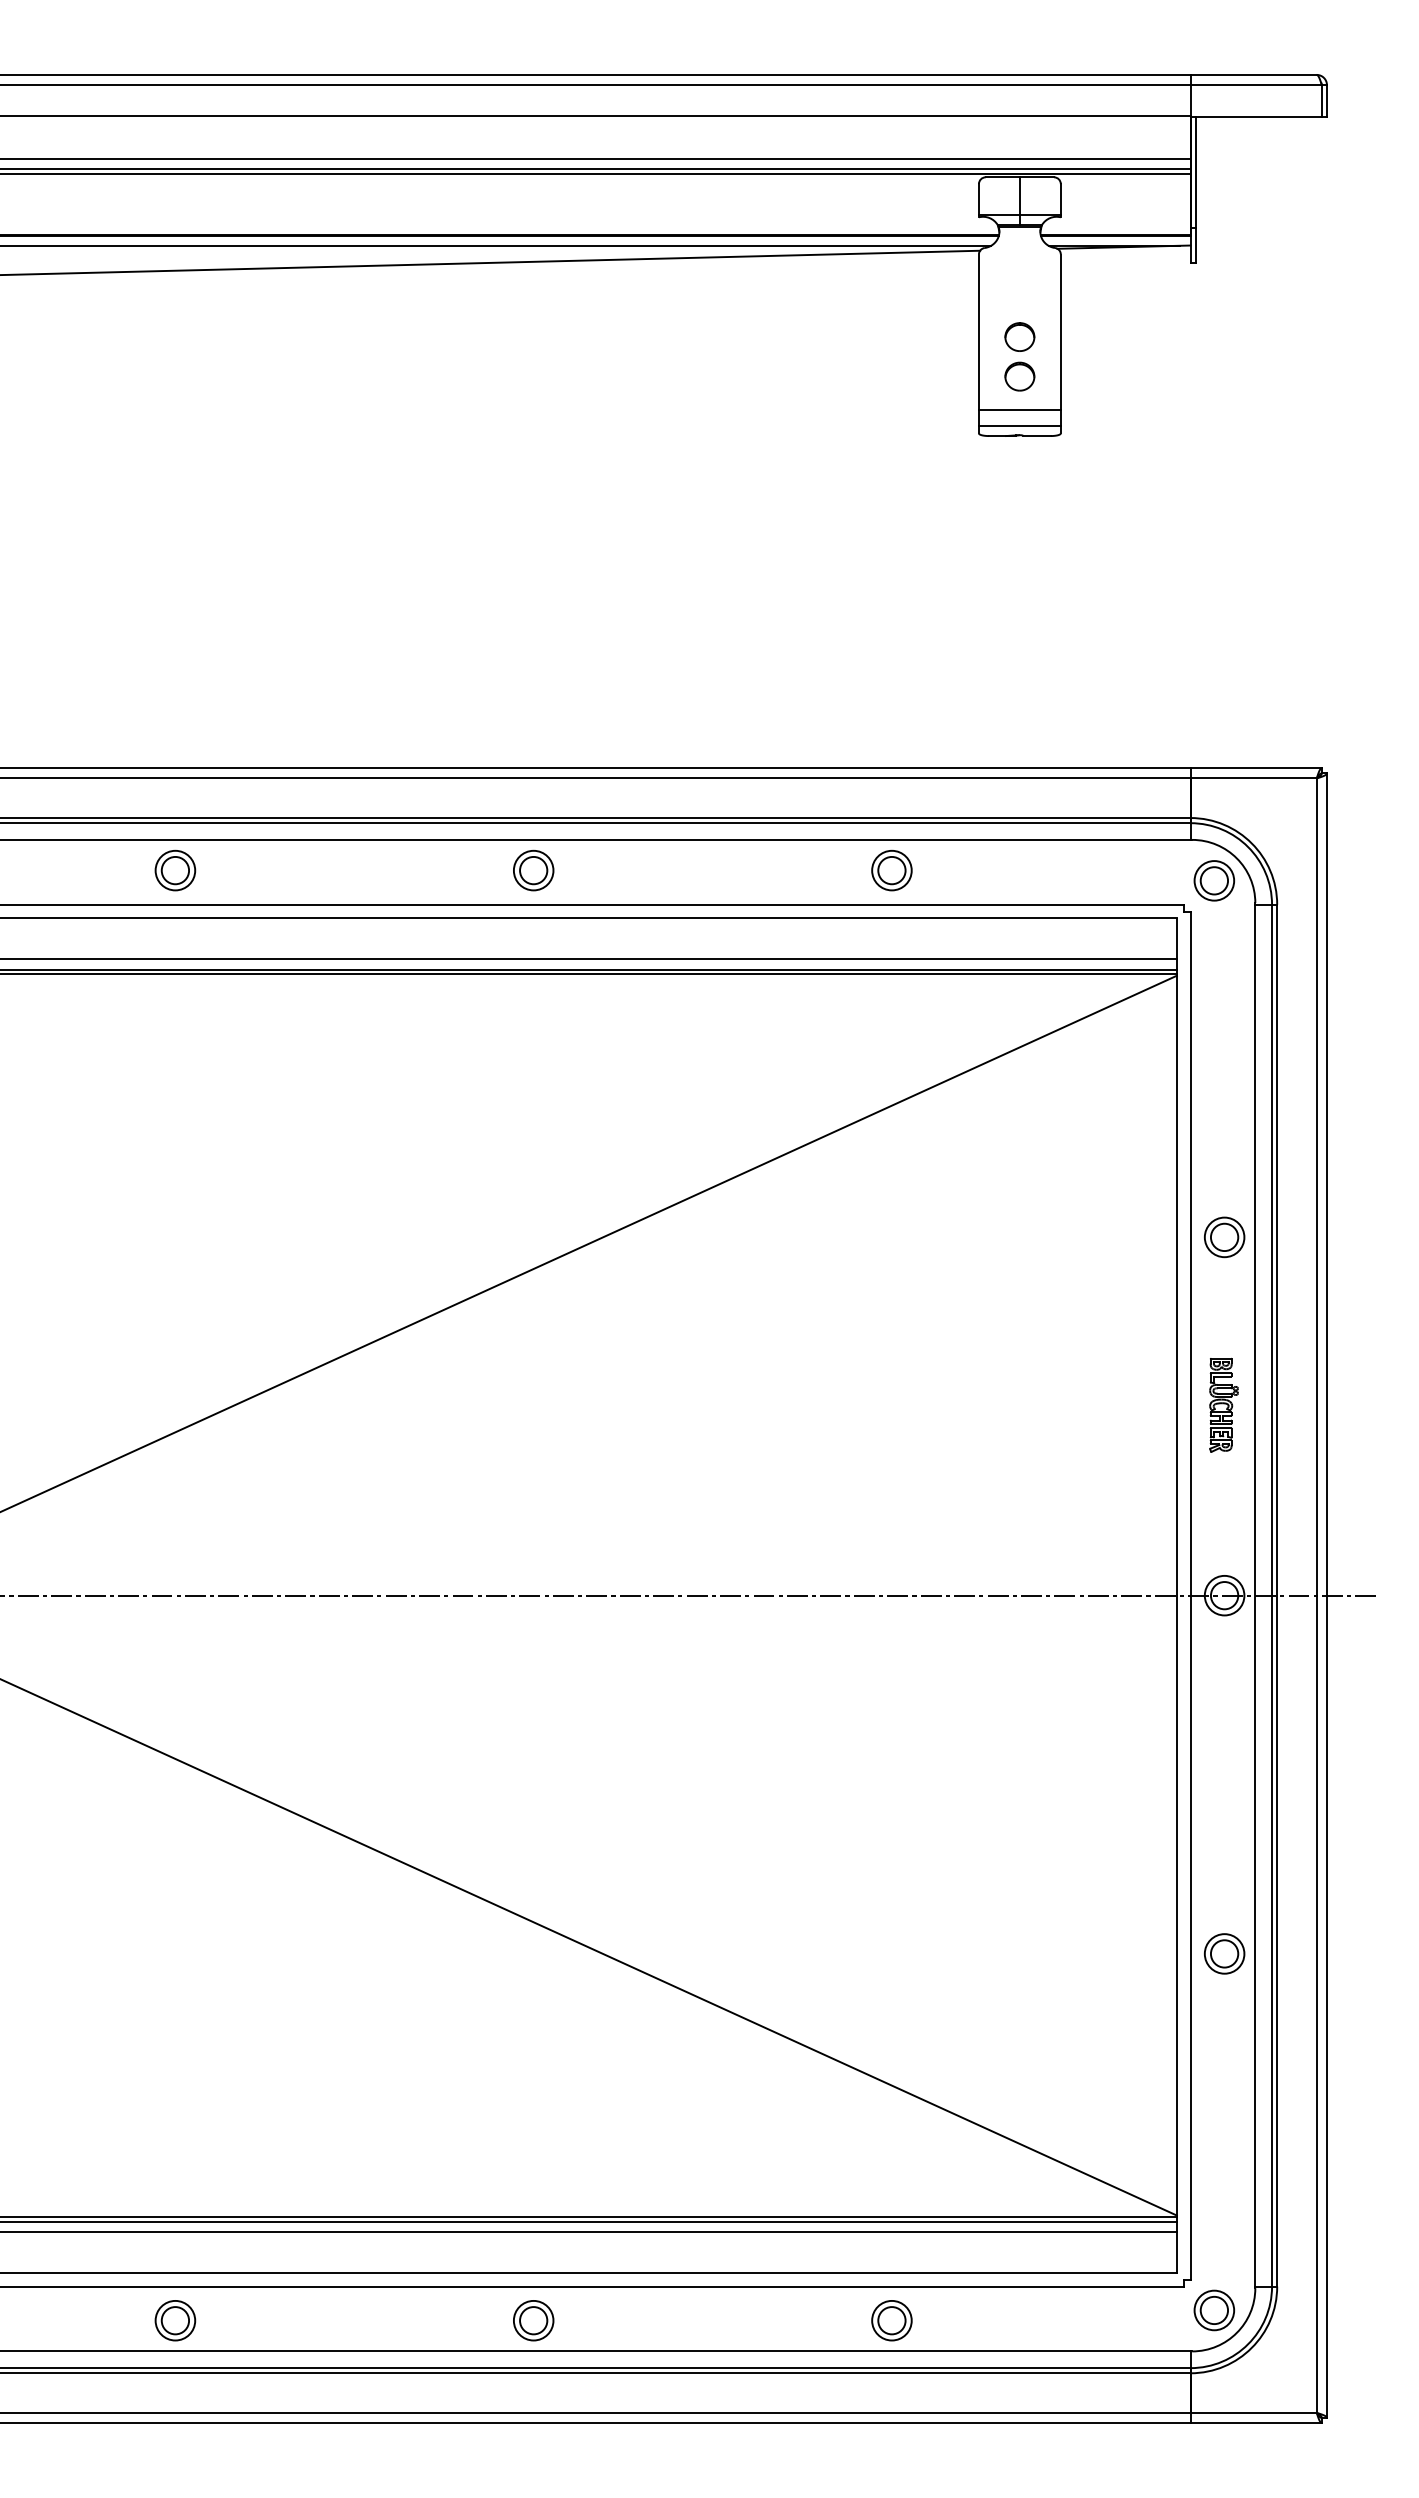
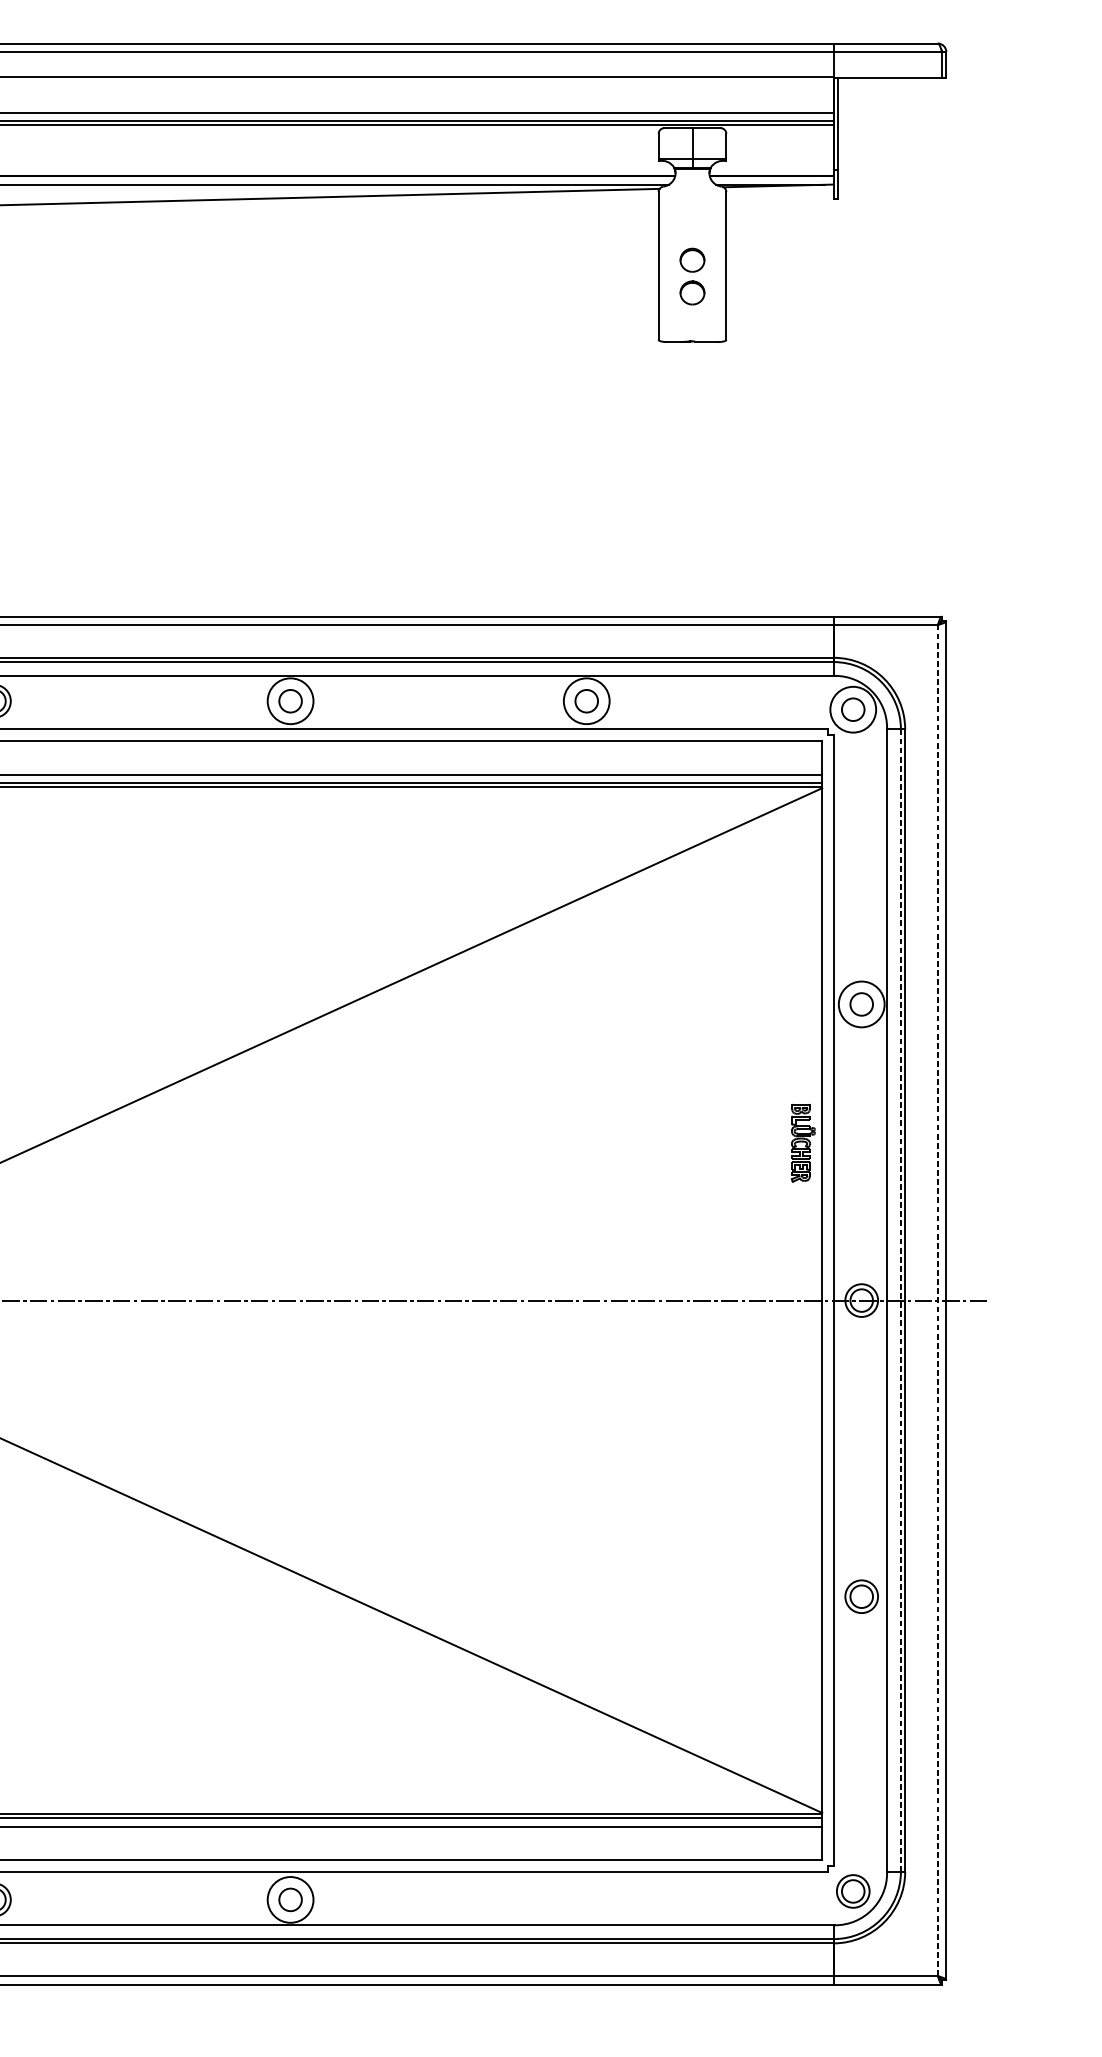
line: (1019, 409) -> (692, 320), removed
line: (1019, 426) -> (692, 334), removed
circle: (533, 870) -> (290, 701), size x1.4
circle: (891, 870) -> (586, 701), size x1.4
circle: (1214, 880) -> (853, 709), size x1.4
circle: (1224, 1237) -> (861, 1004), size x1.4
part: (1223, 1404) -> (802, 1142), moved
line: (1272, 1595) -> (901, 1300), solid -> dashed
line: (1316, 1595) -> (937, 1300), solid -> dashed
circle: (533, 2320) -> (290, 1899), size x1.4
part: (891, 2320) -> (586, 1899), removed

